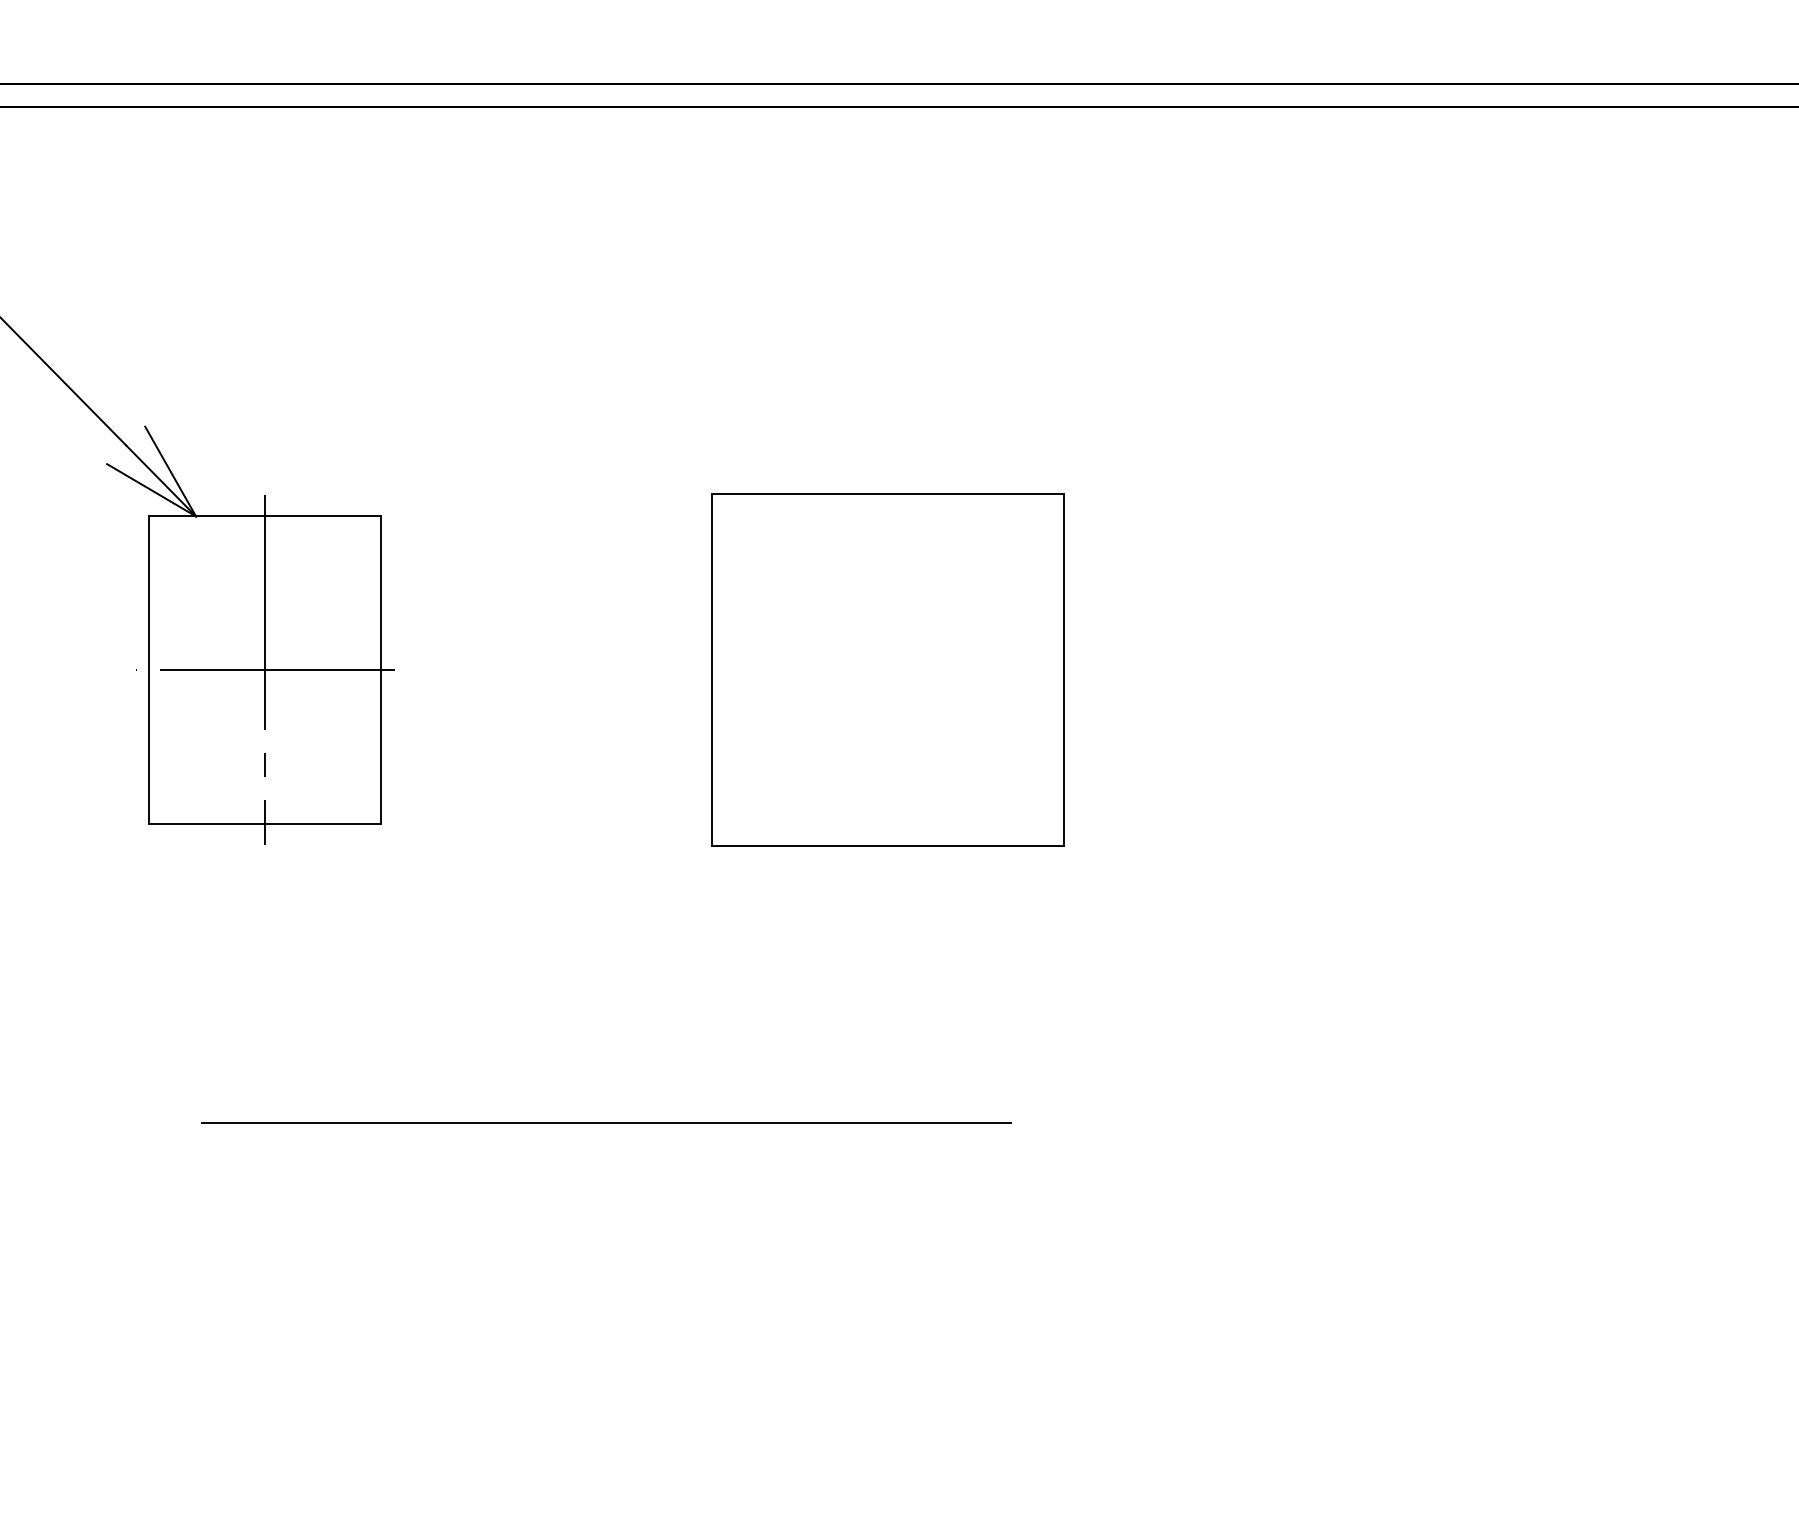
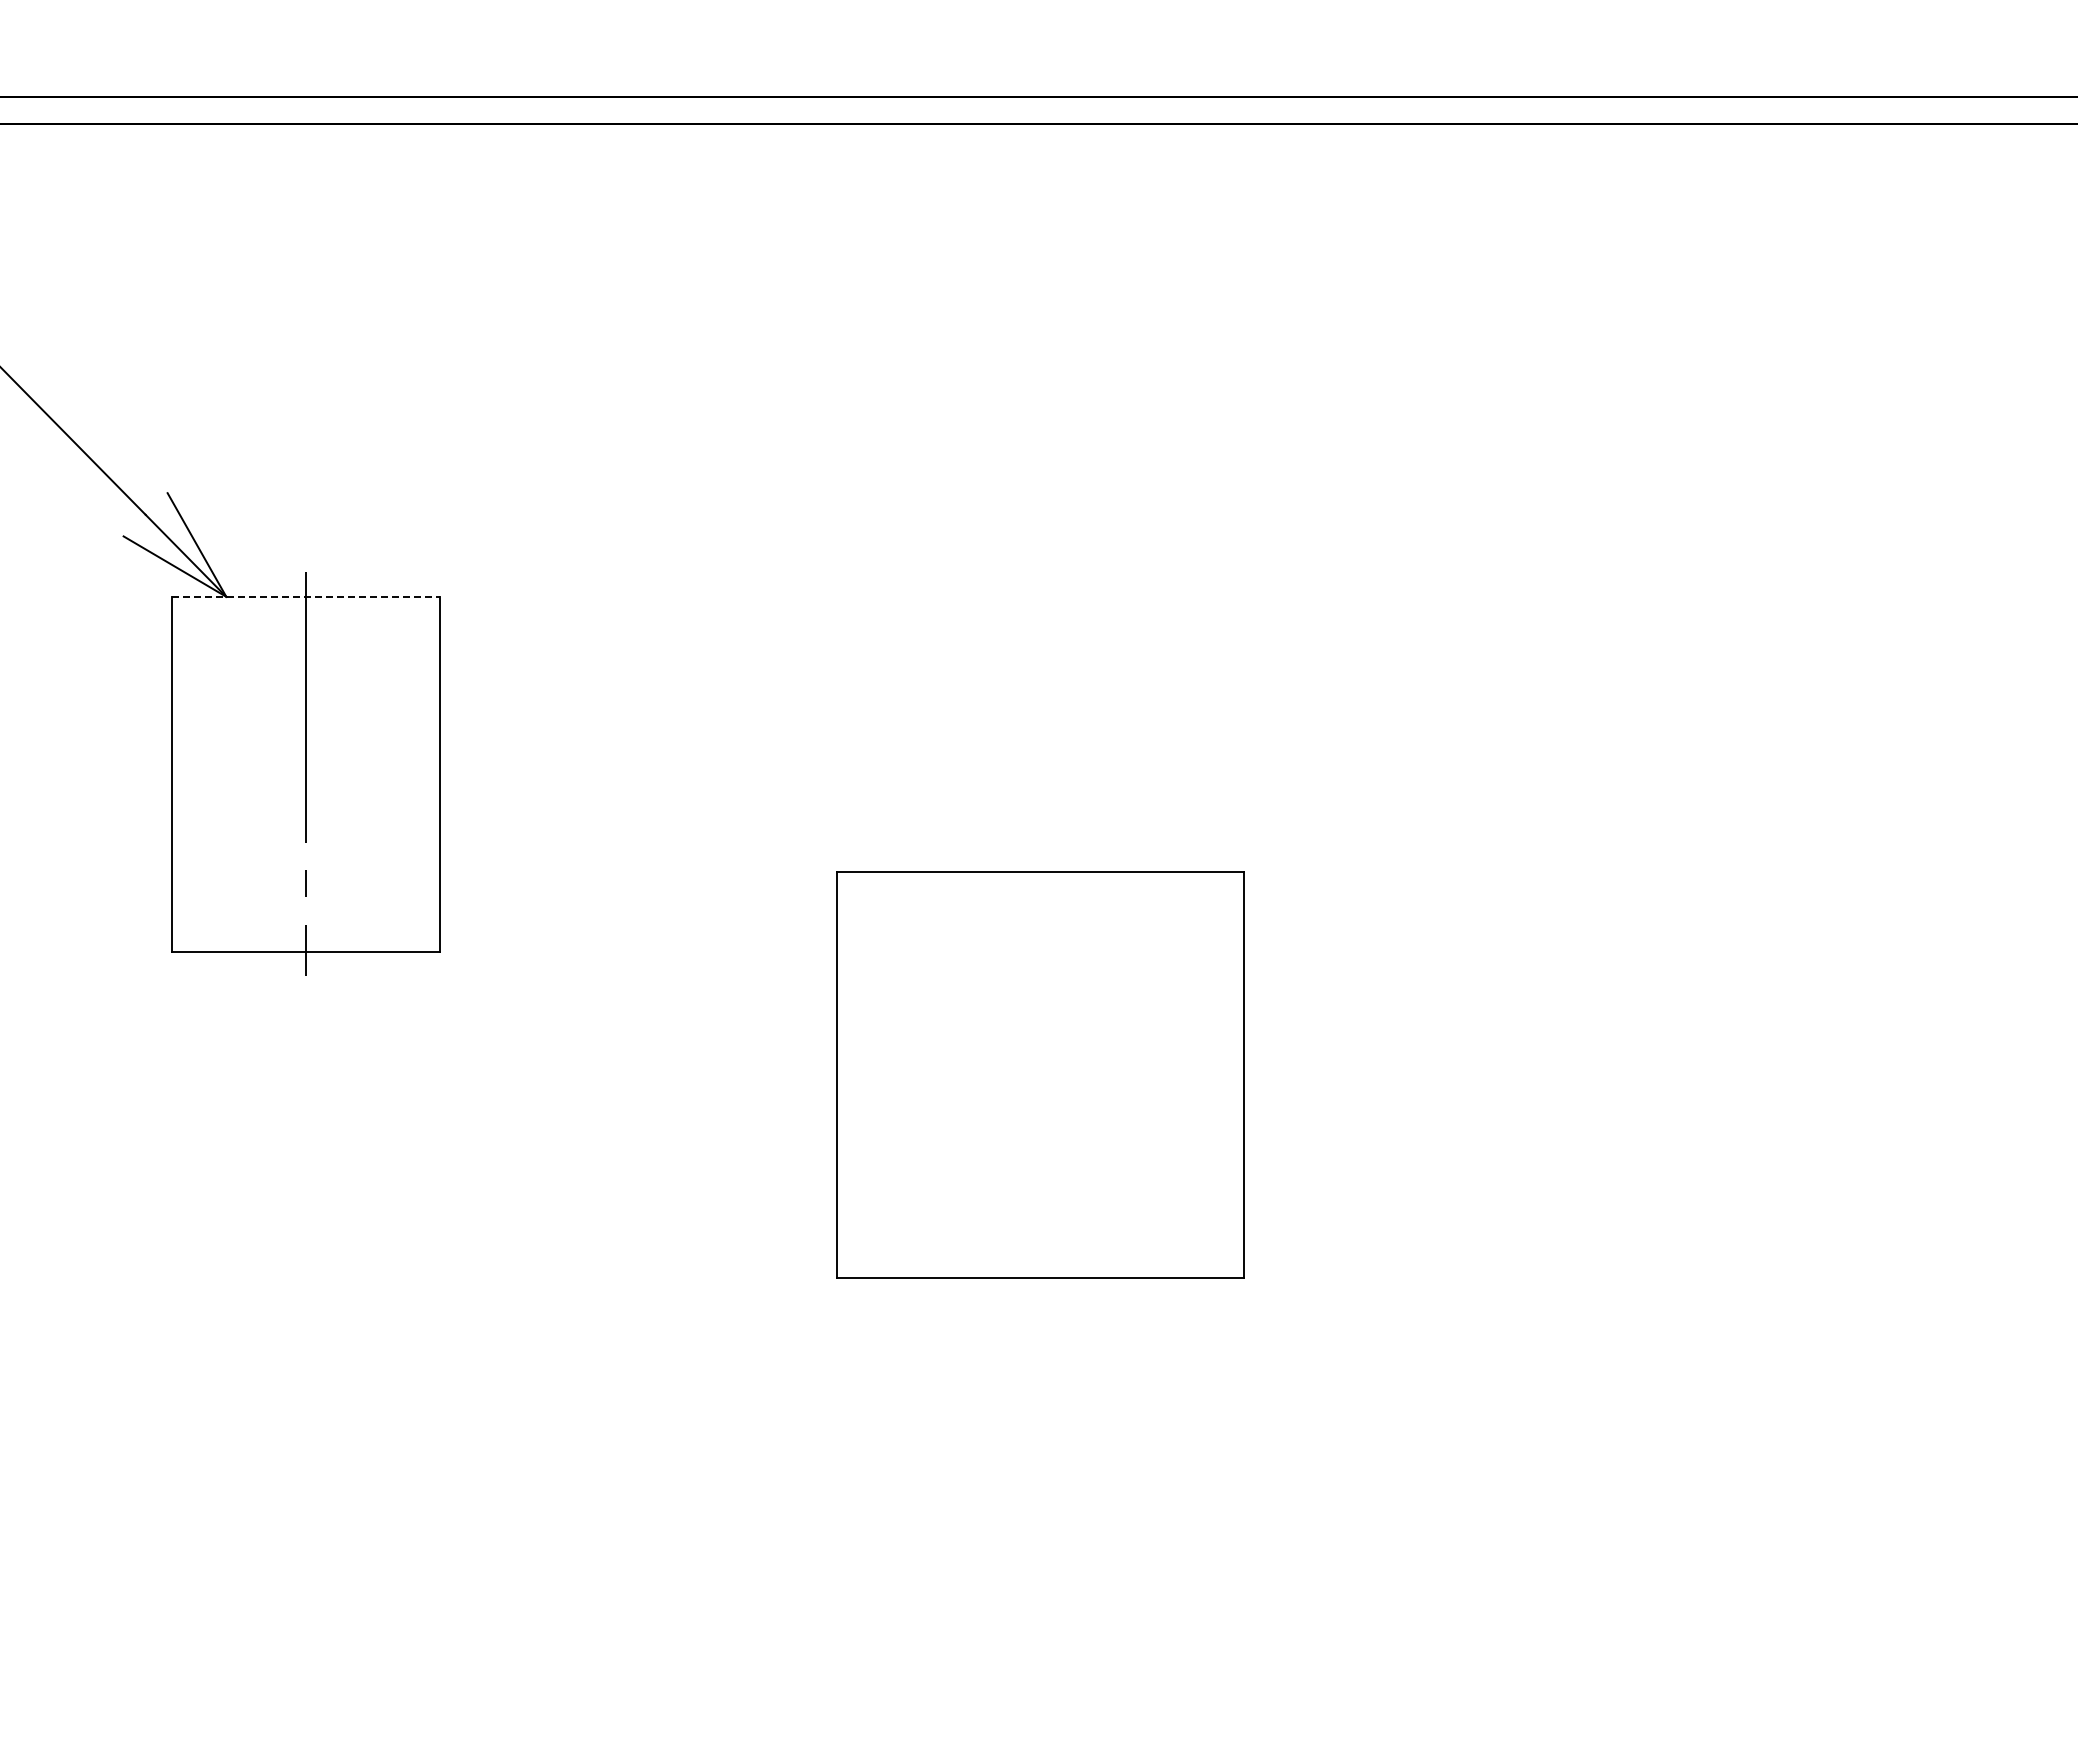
line: (265, 516) -> (306, 596), solid -> dashed
part: (887, 669) -> (1040, 1074), moved
line: (264, 670) -> (305, 774), removed
line: (606, 1122) -> (700, 1296), removed

